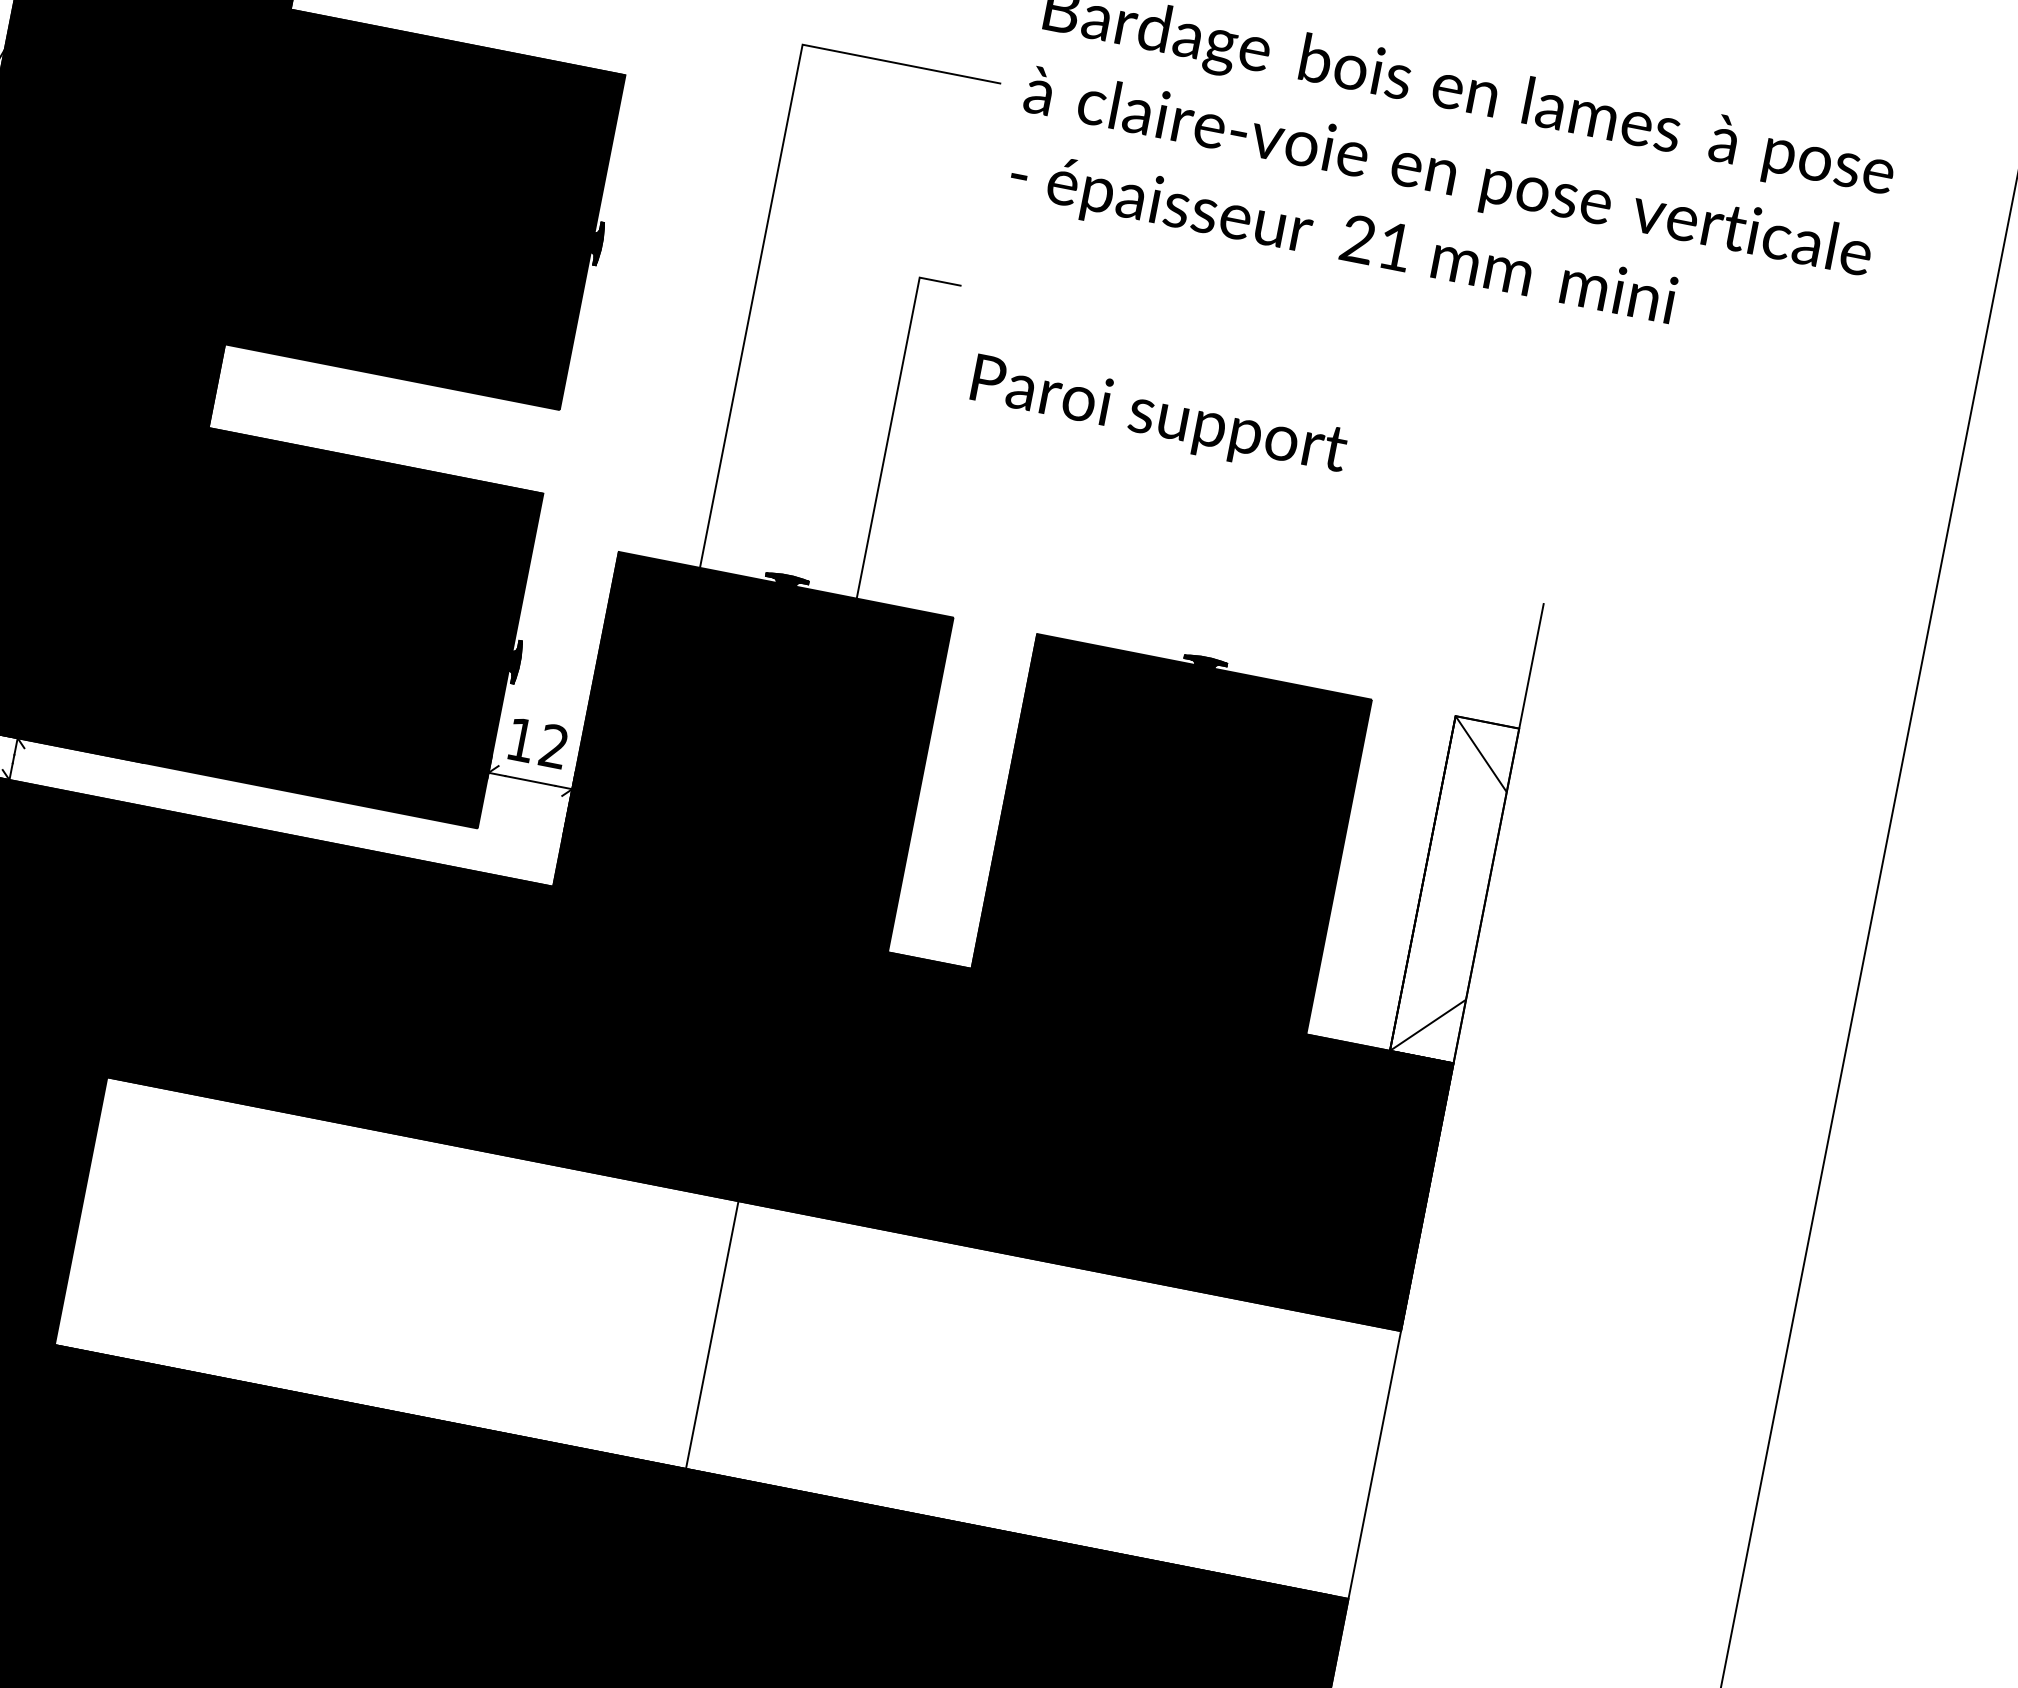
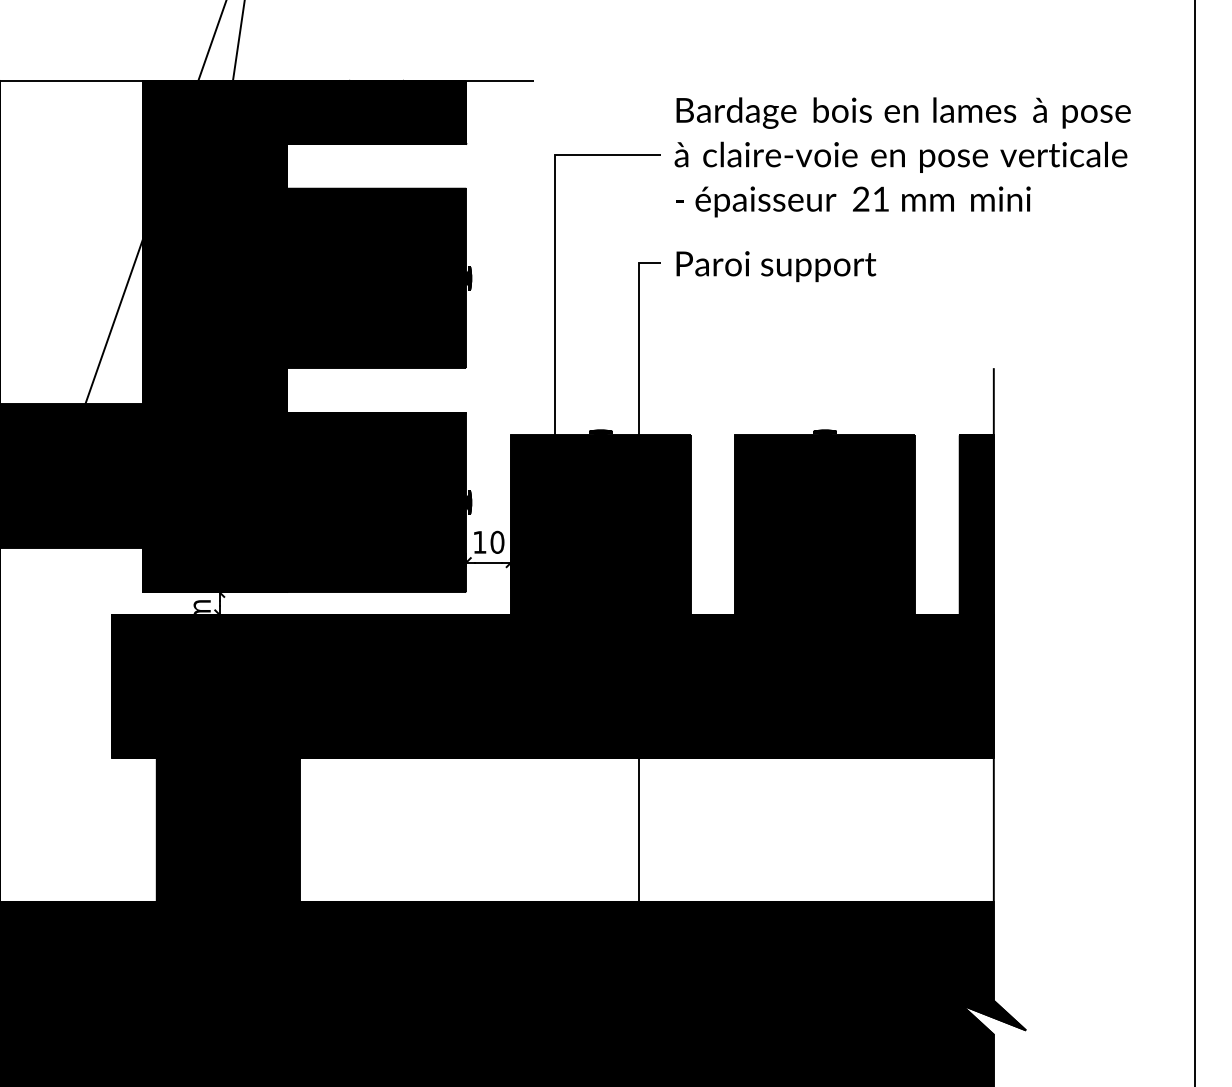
text: (1159, 417) -> (776, 266), moved
text: (554, 744) -> (497, 541), 12 -> 10
fill: (1454, 888) -> (976, 524), added

